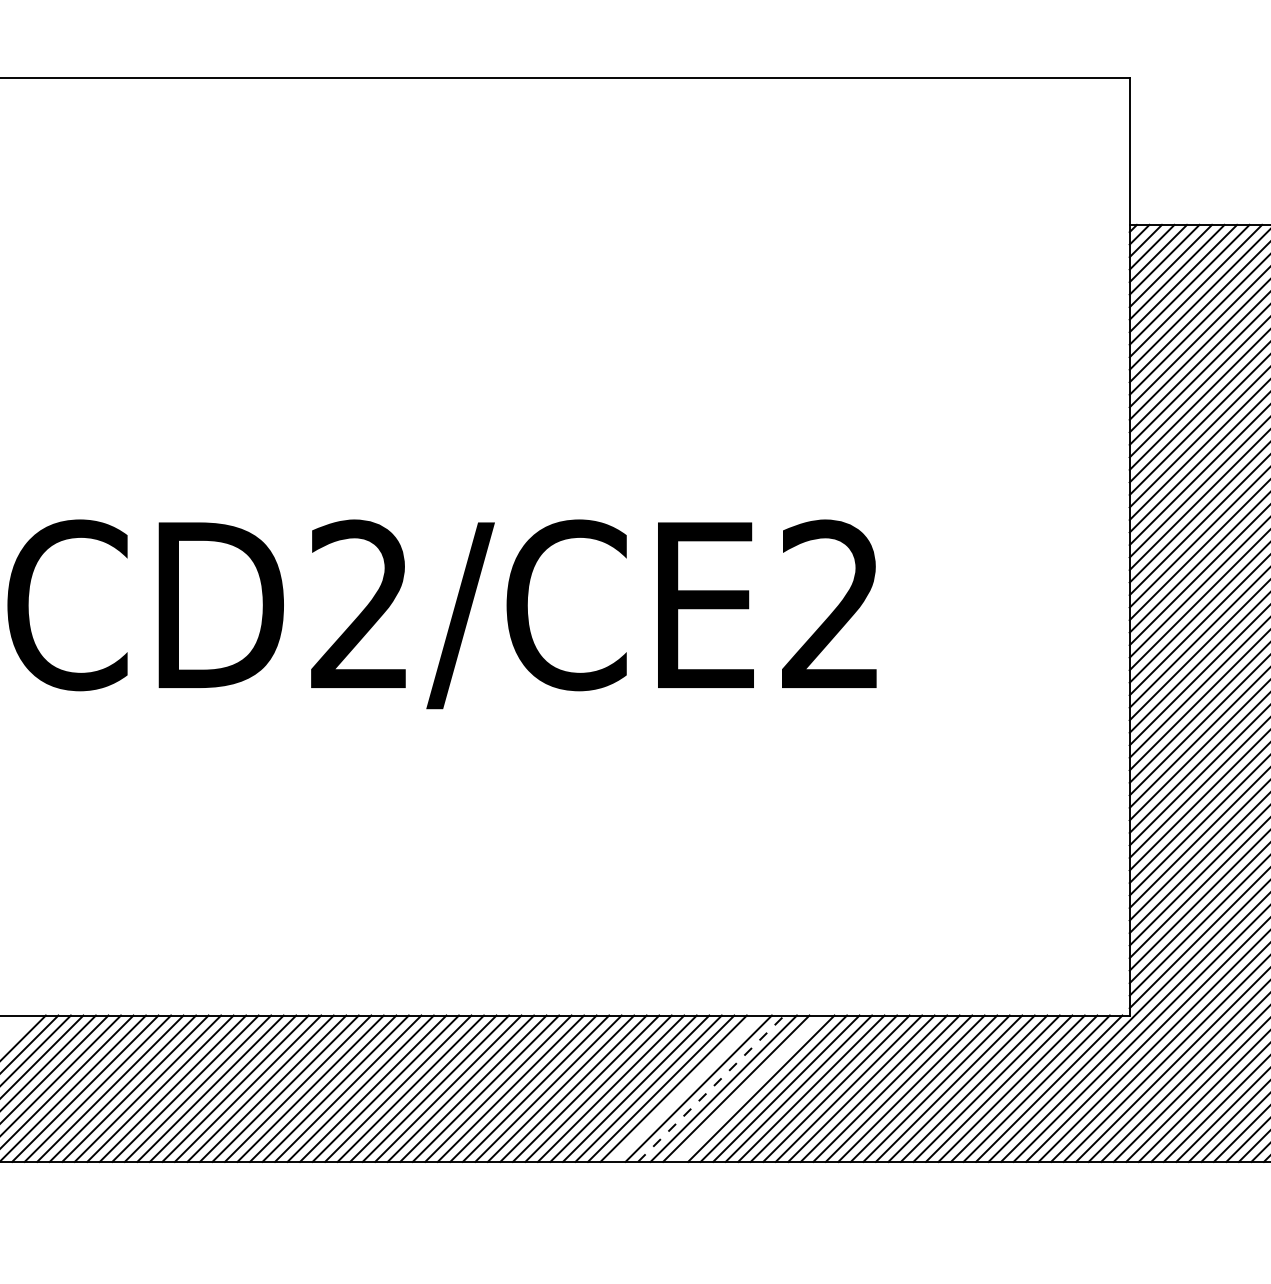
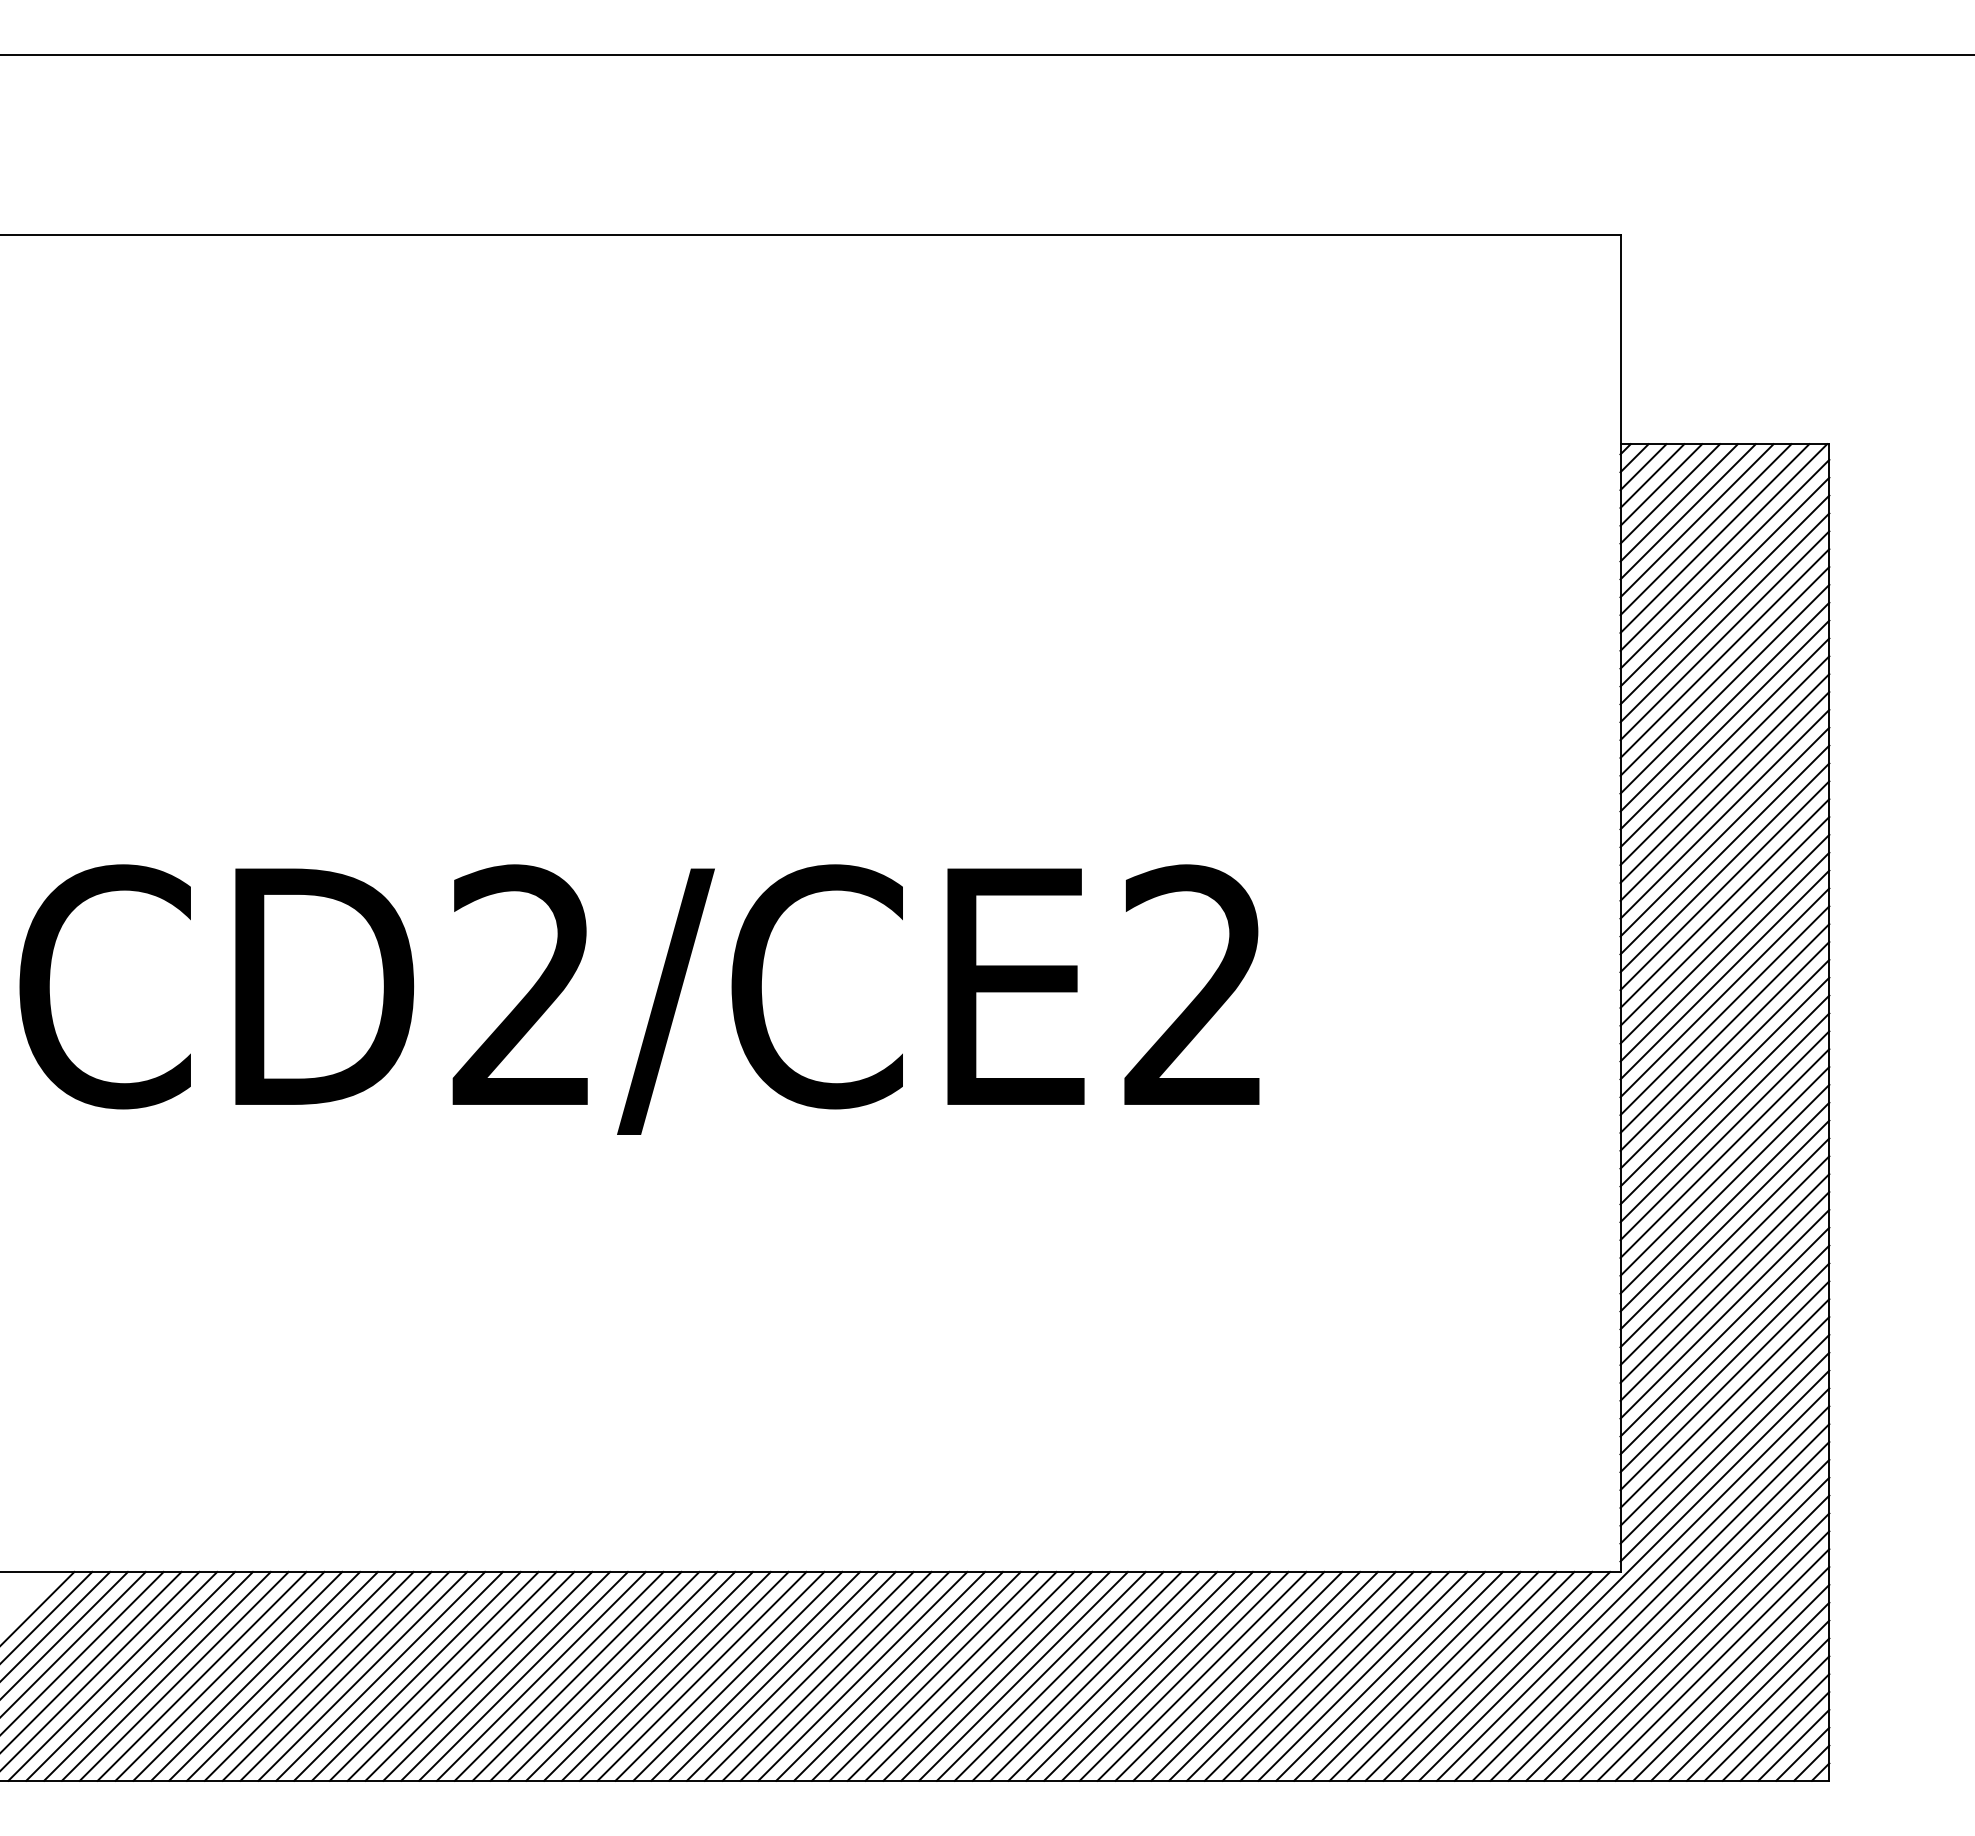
line: (685, 1088) -> (987, 1675), added
line: (711, 1088) -> (1023, 1676), dashed -> solid
line: (748, 1088) -> (1076, 1675), added

